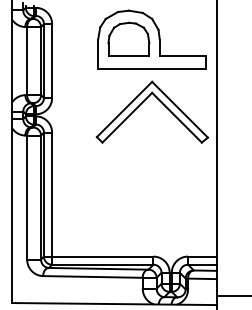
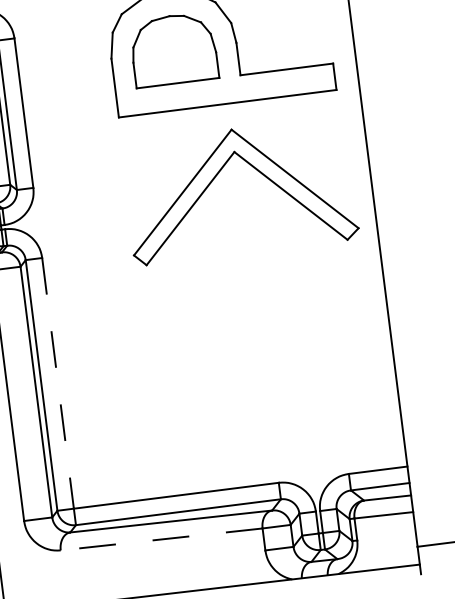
line: (52, 194) -> (58, 382), solid -> dashed
line: (92, 276) -> (160, 538), solid -> dashed

